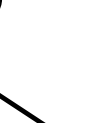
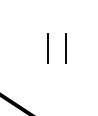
part: (62, 40) -> (48, 48), added

